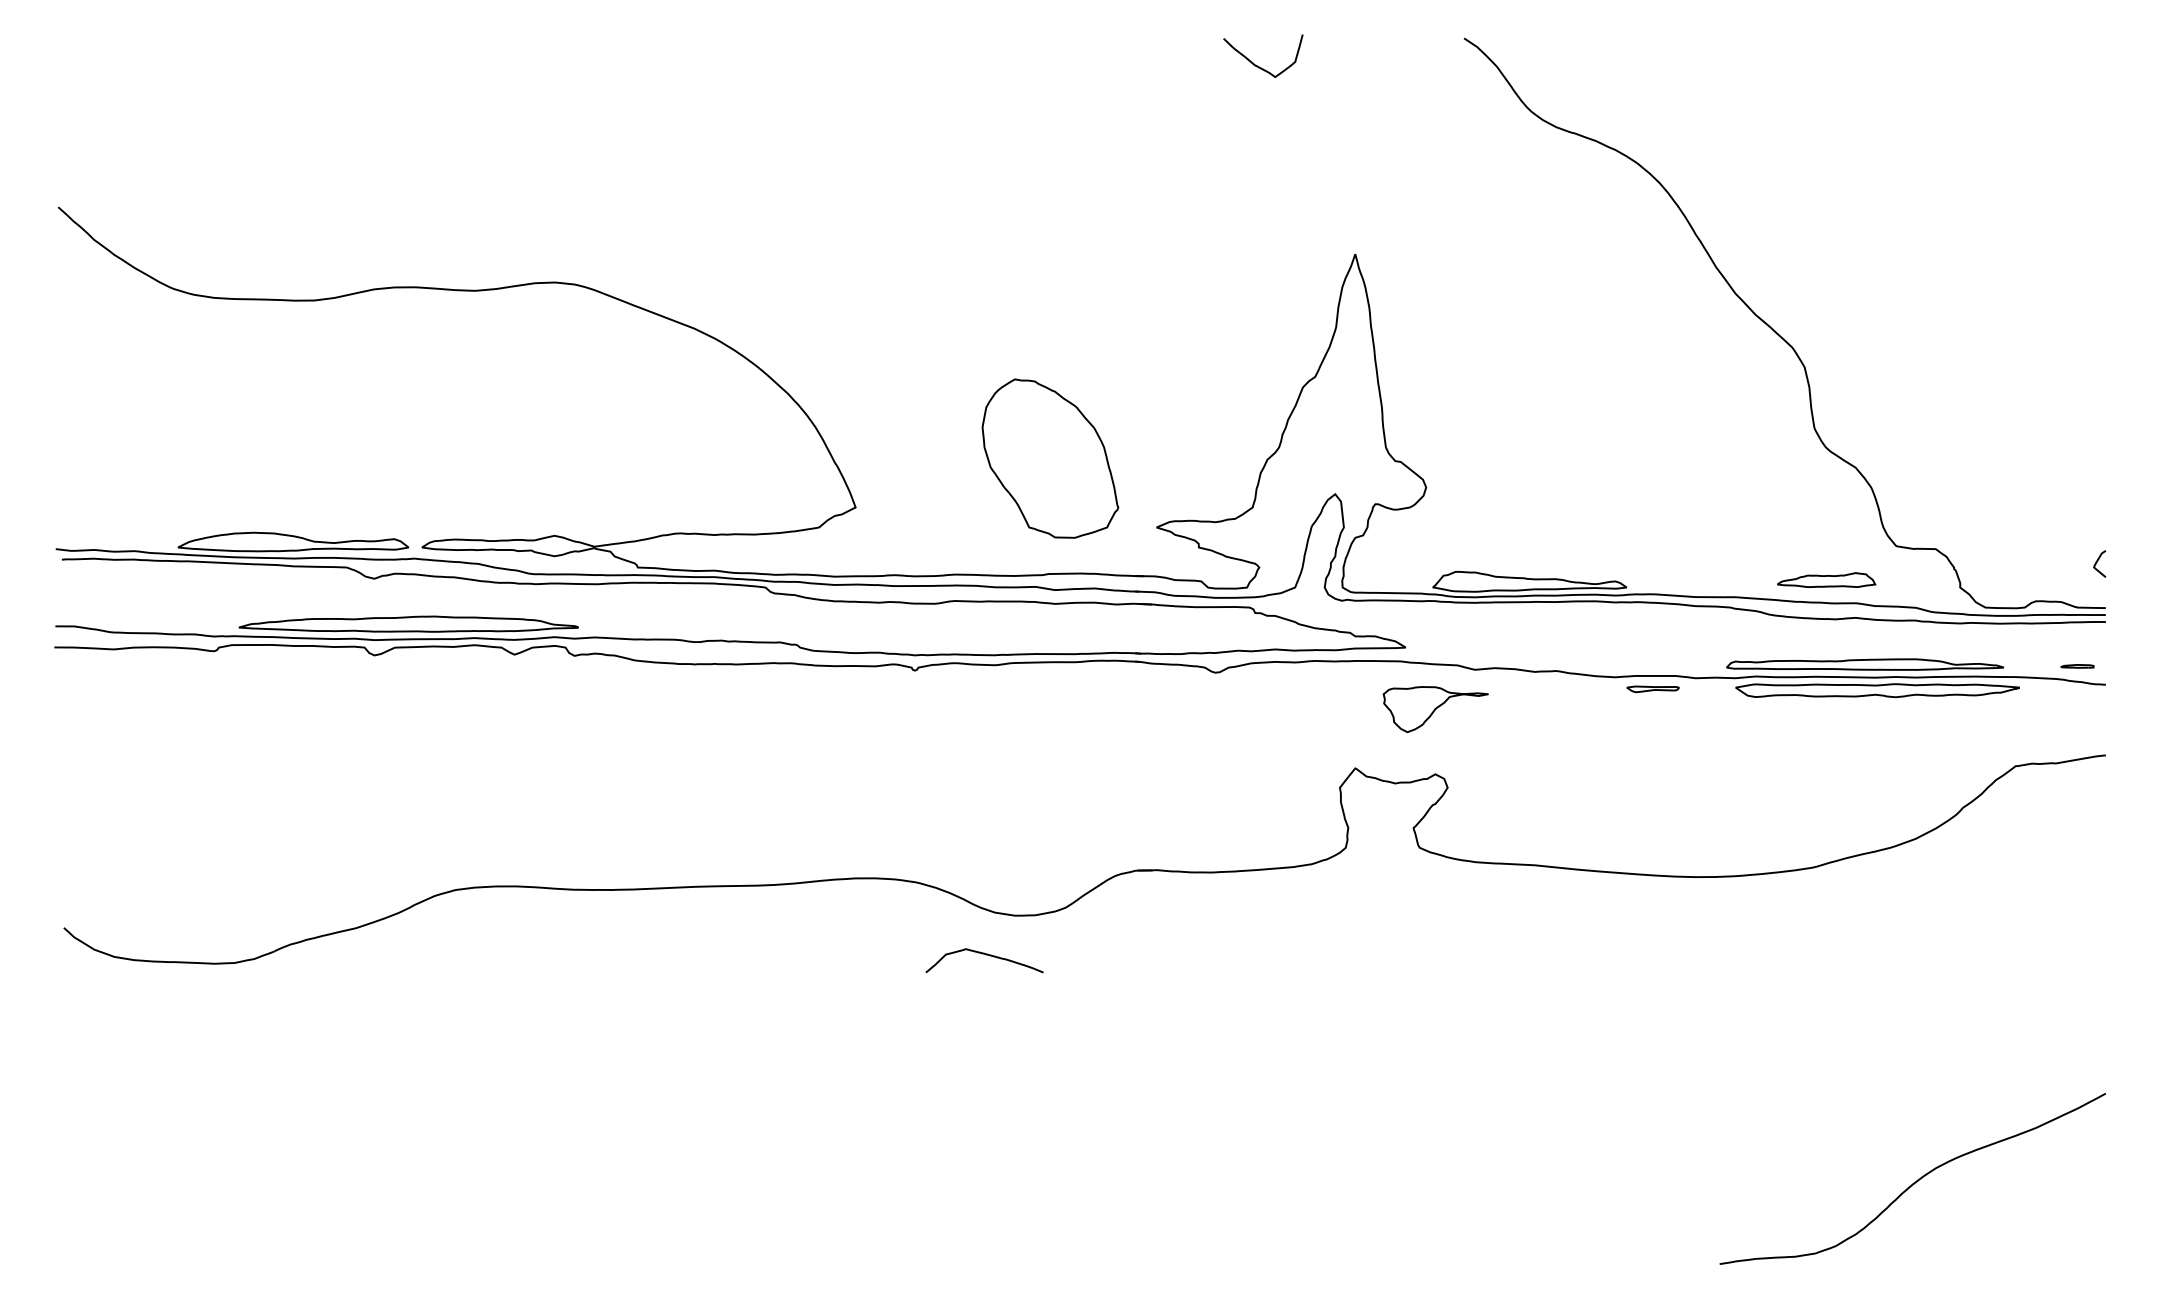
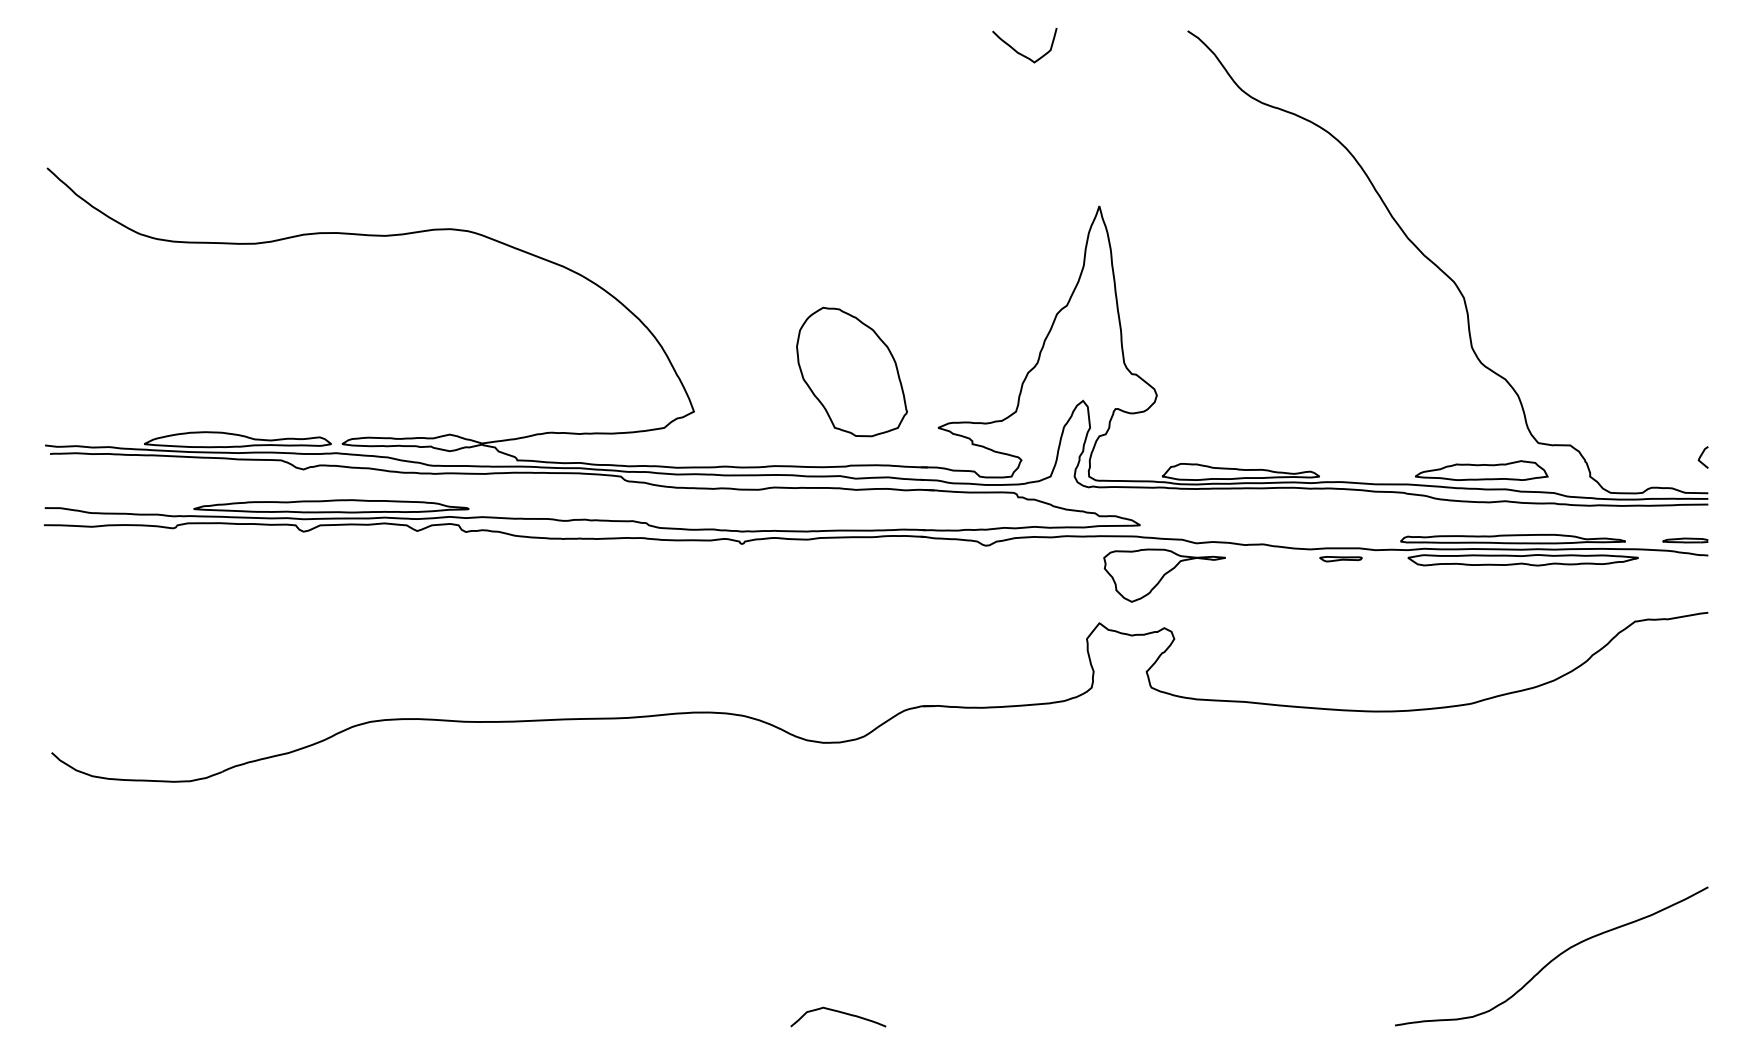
part: (1826, 579) -> (1481, 470), size x1.67
part: (2077, 666) -> (1685, 540), size x1.67
part: (1435, 709) -> (1164, 575), size x1.43
curve: (986, 955) -> (839, 1012), moved

